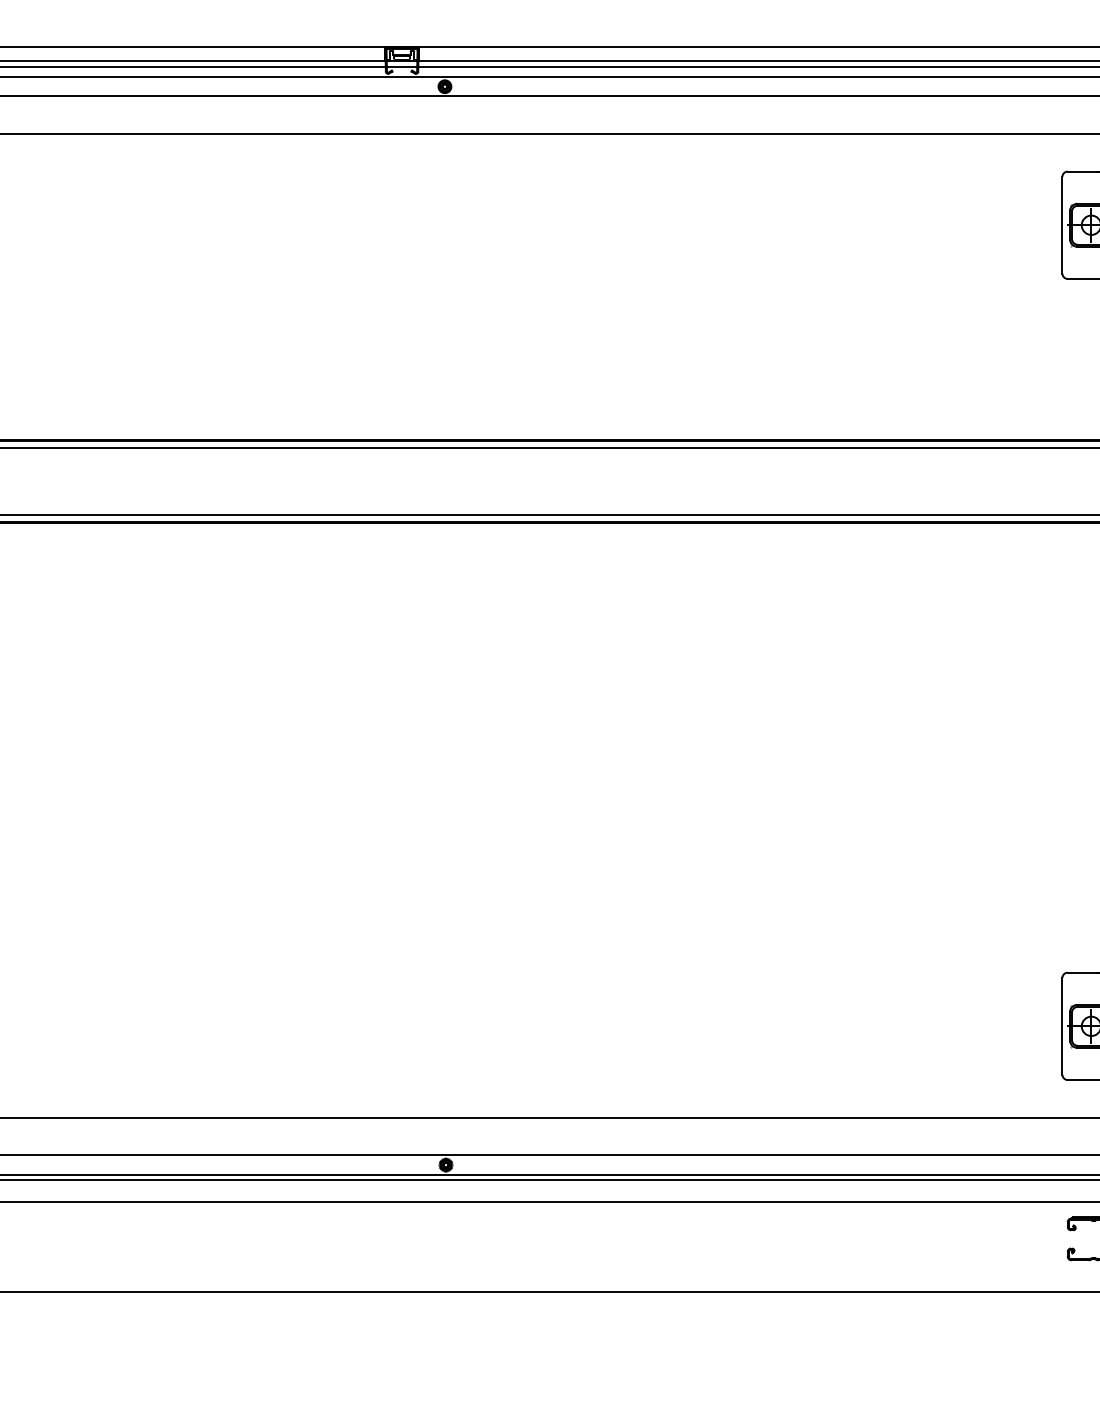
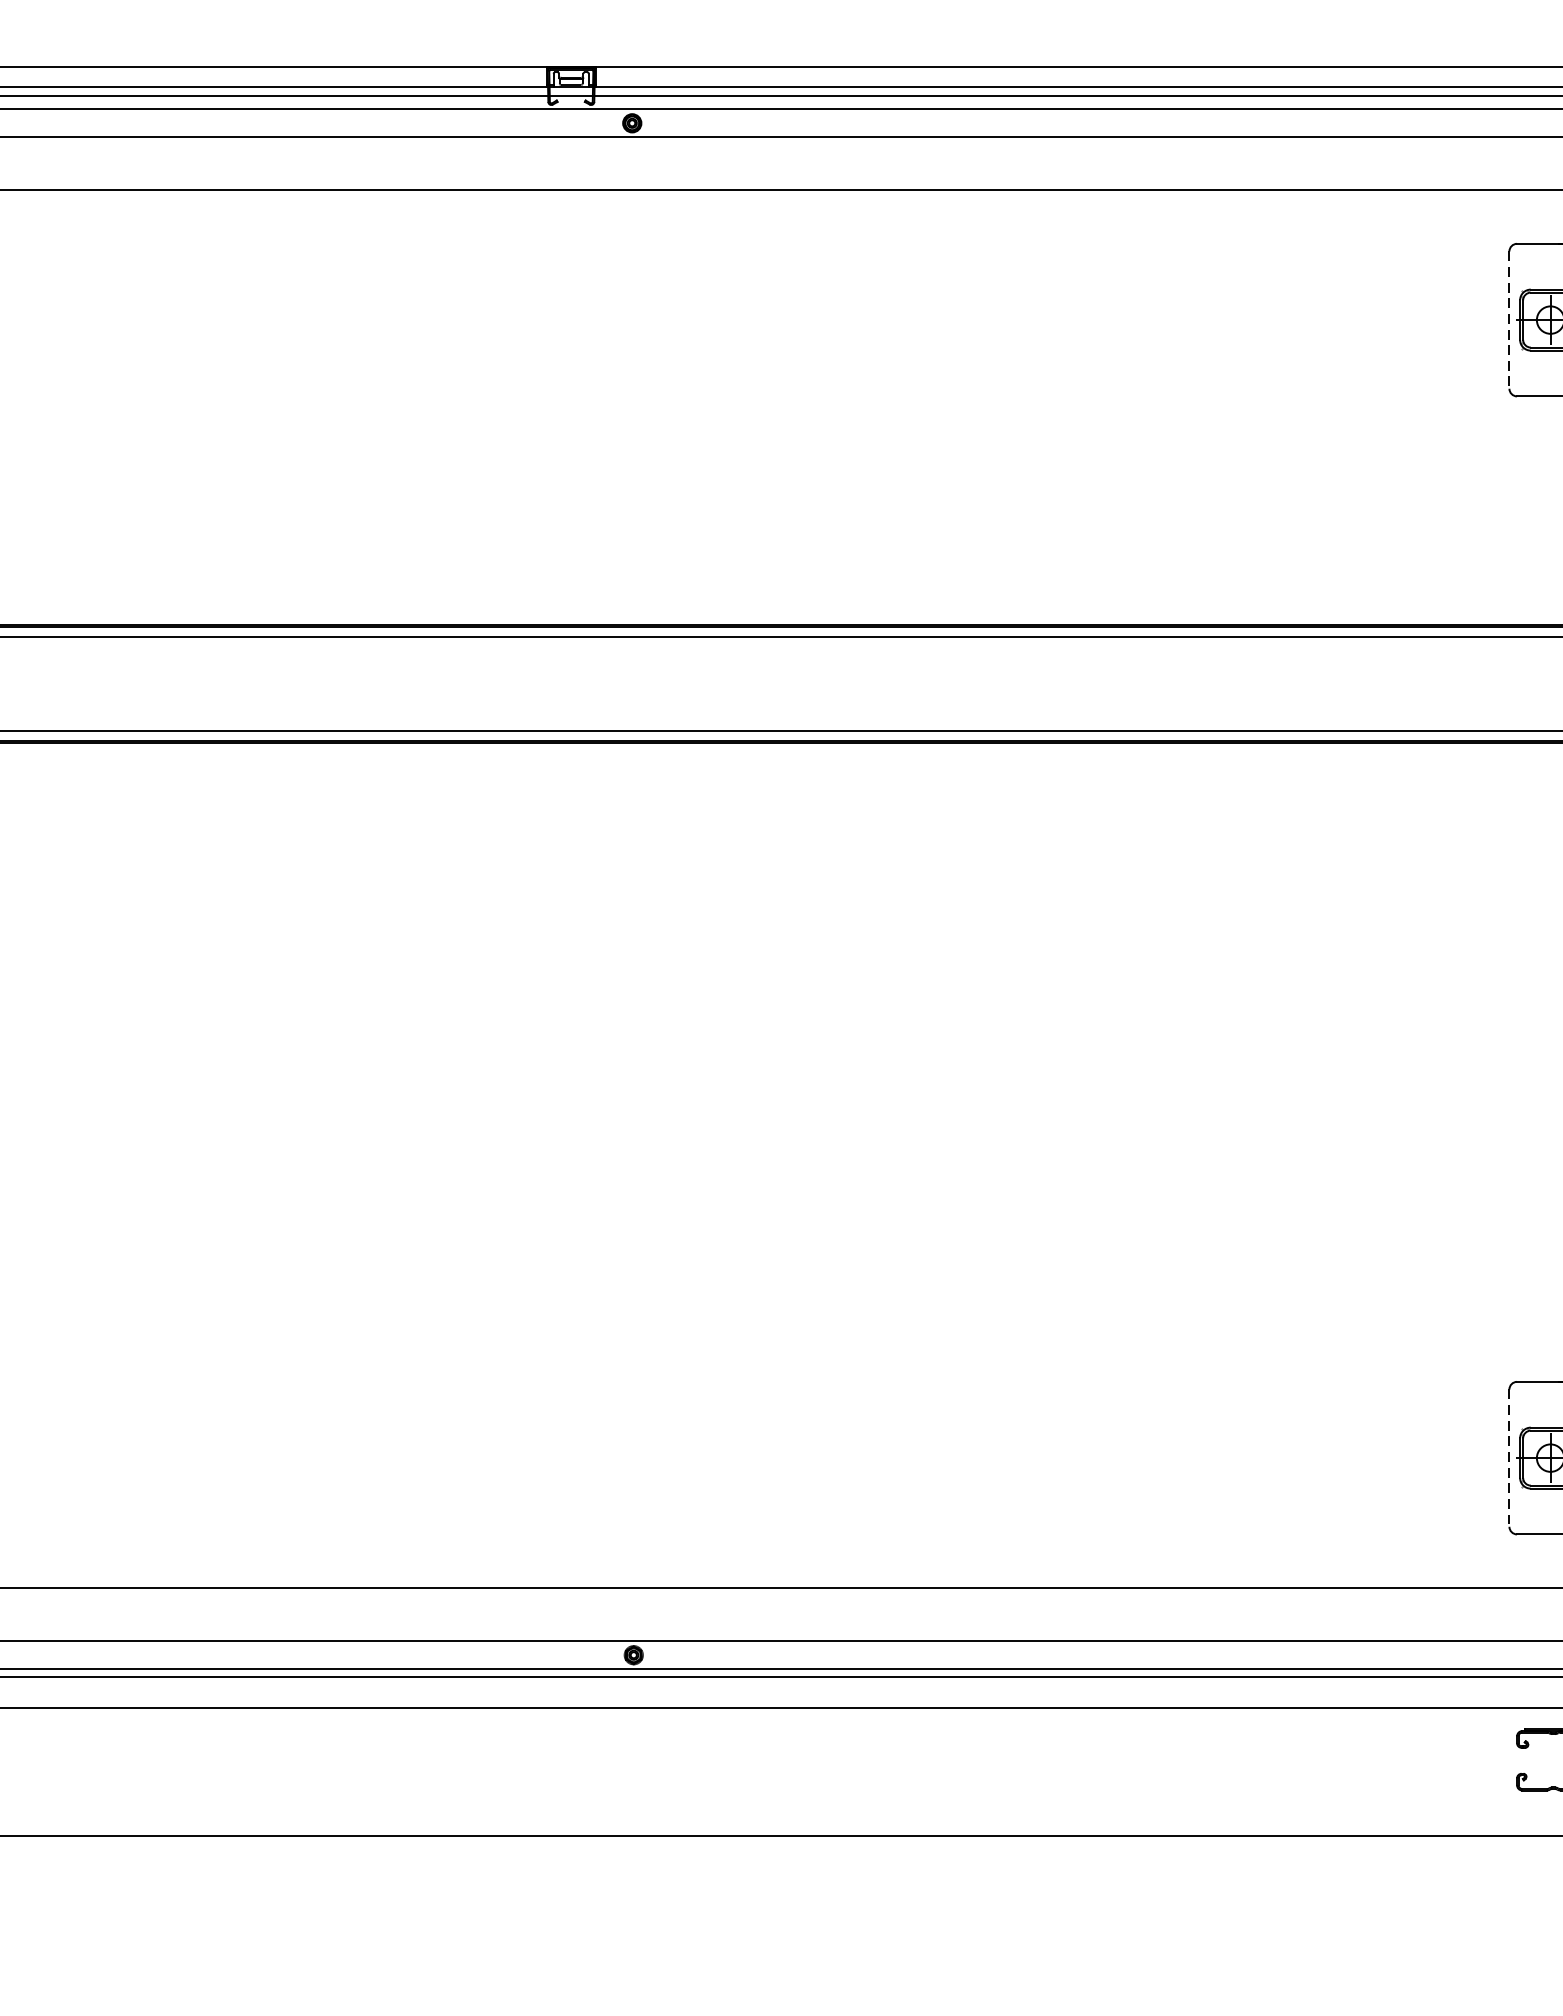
line: (1062, 225) -> (1509, 320), solid -> dashed
line: (1062, 1026) -> (1509, 1458), solid -> dashed

